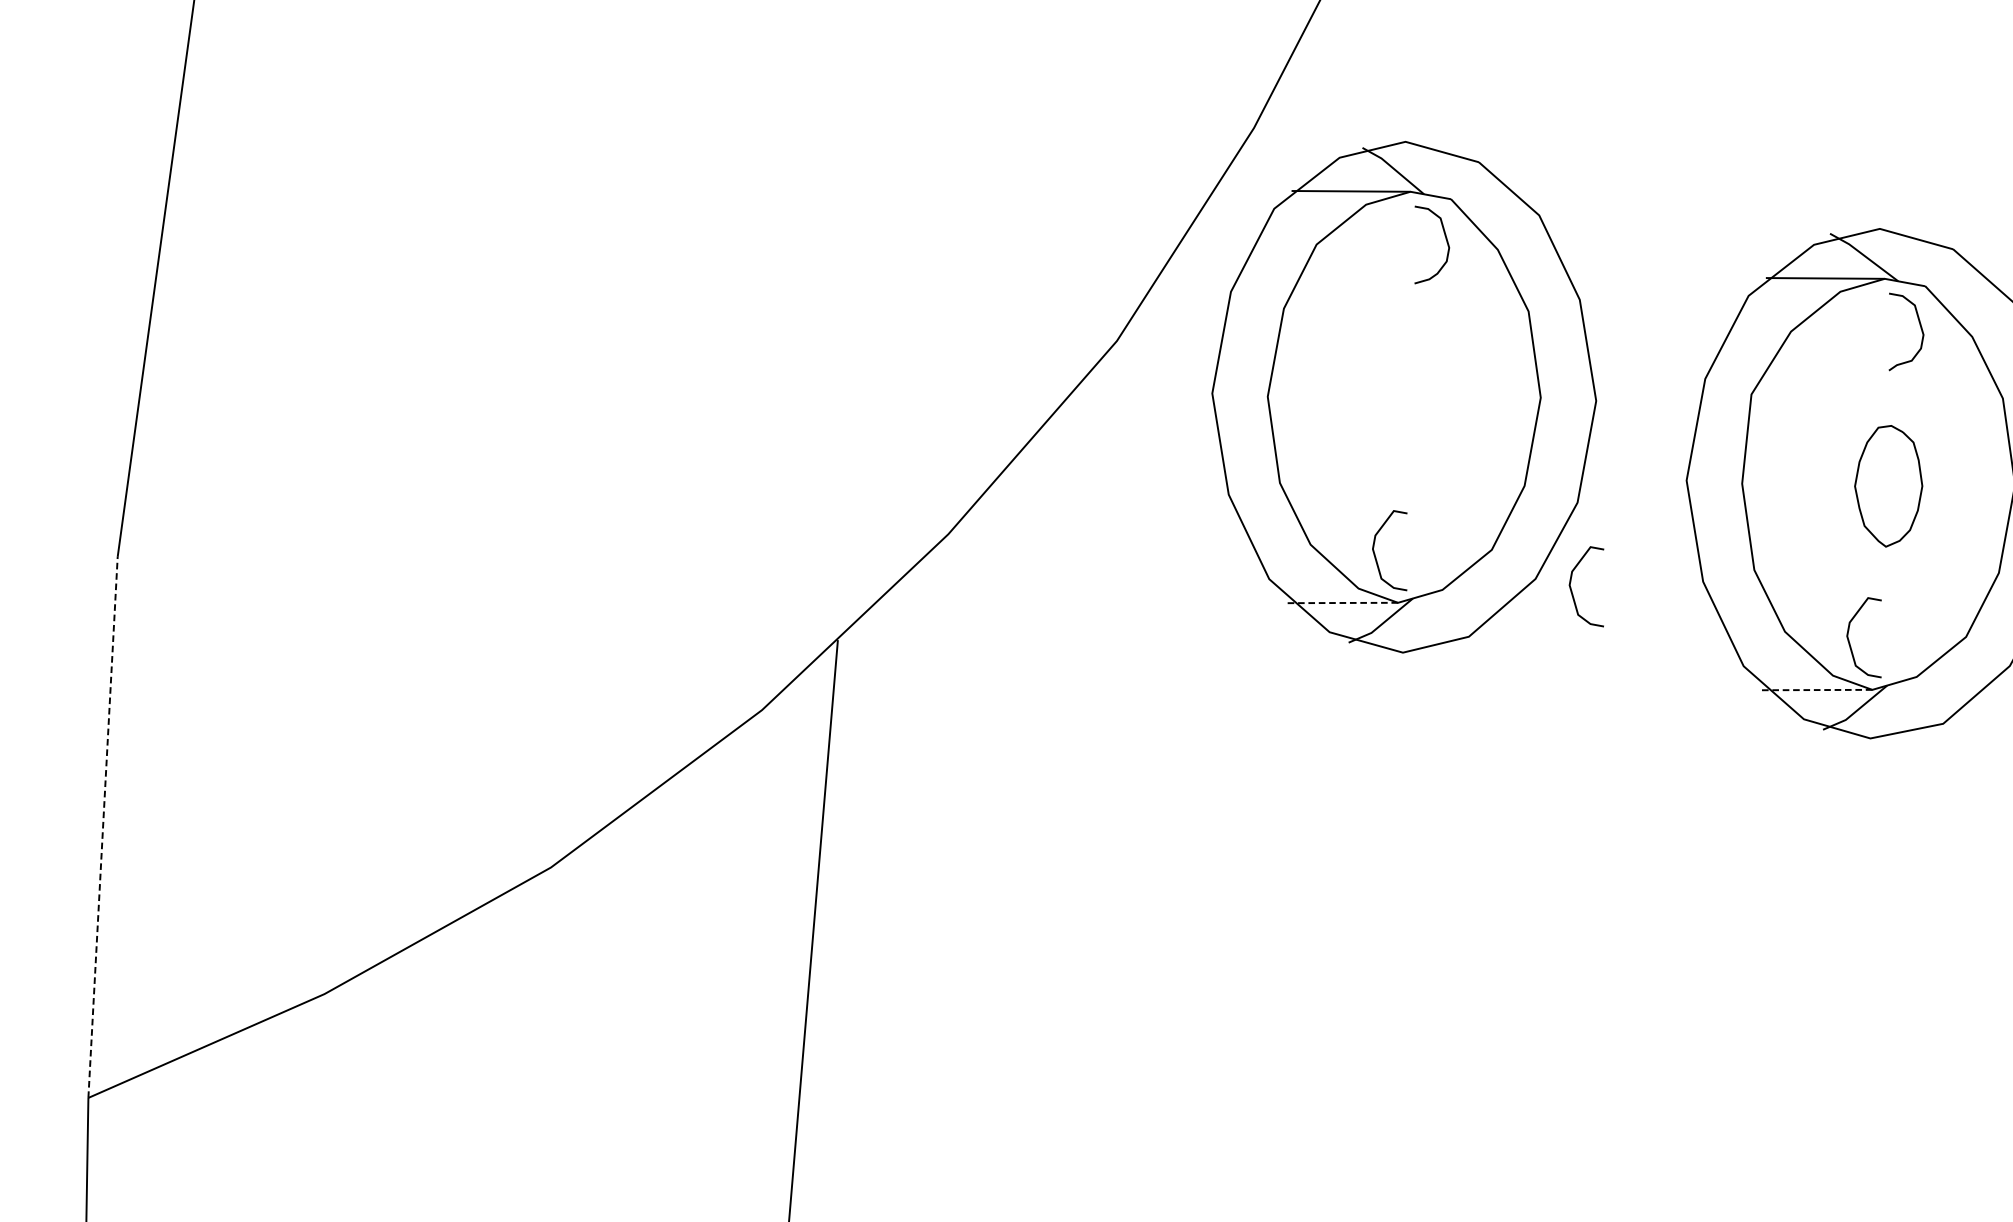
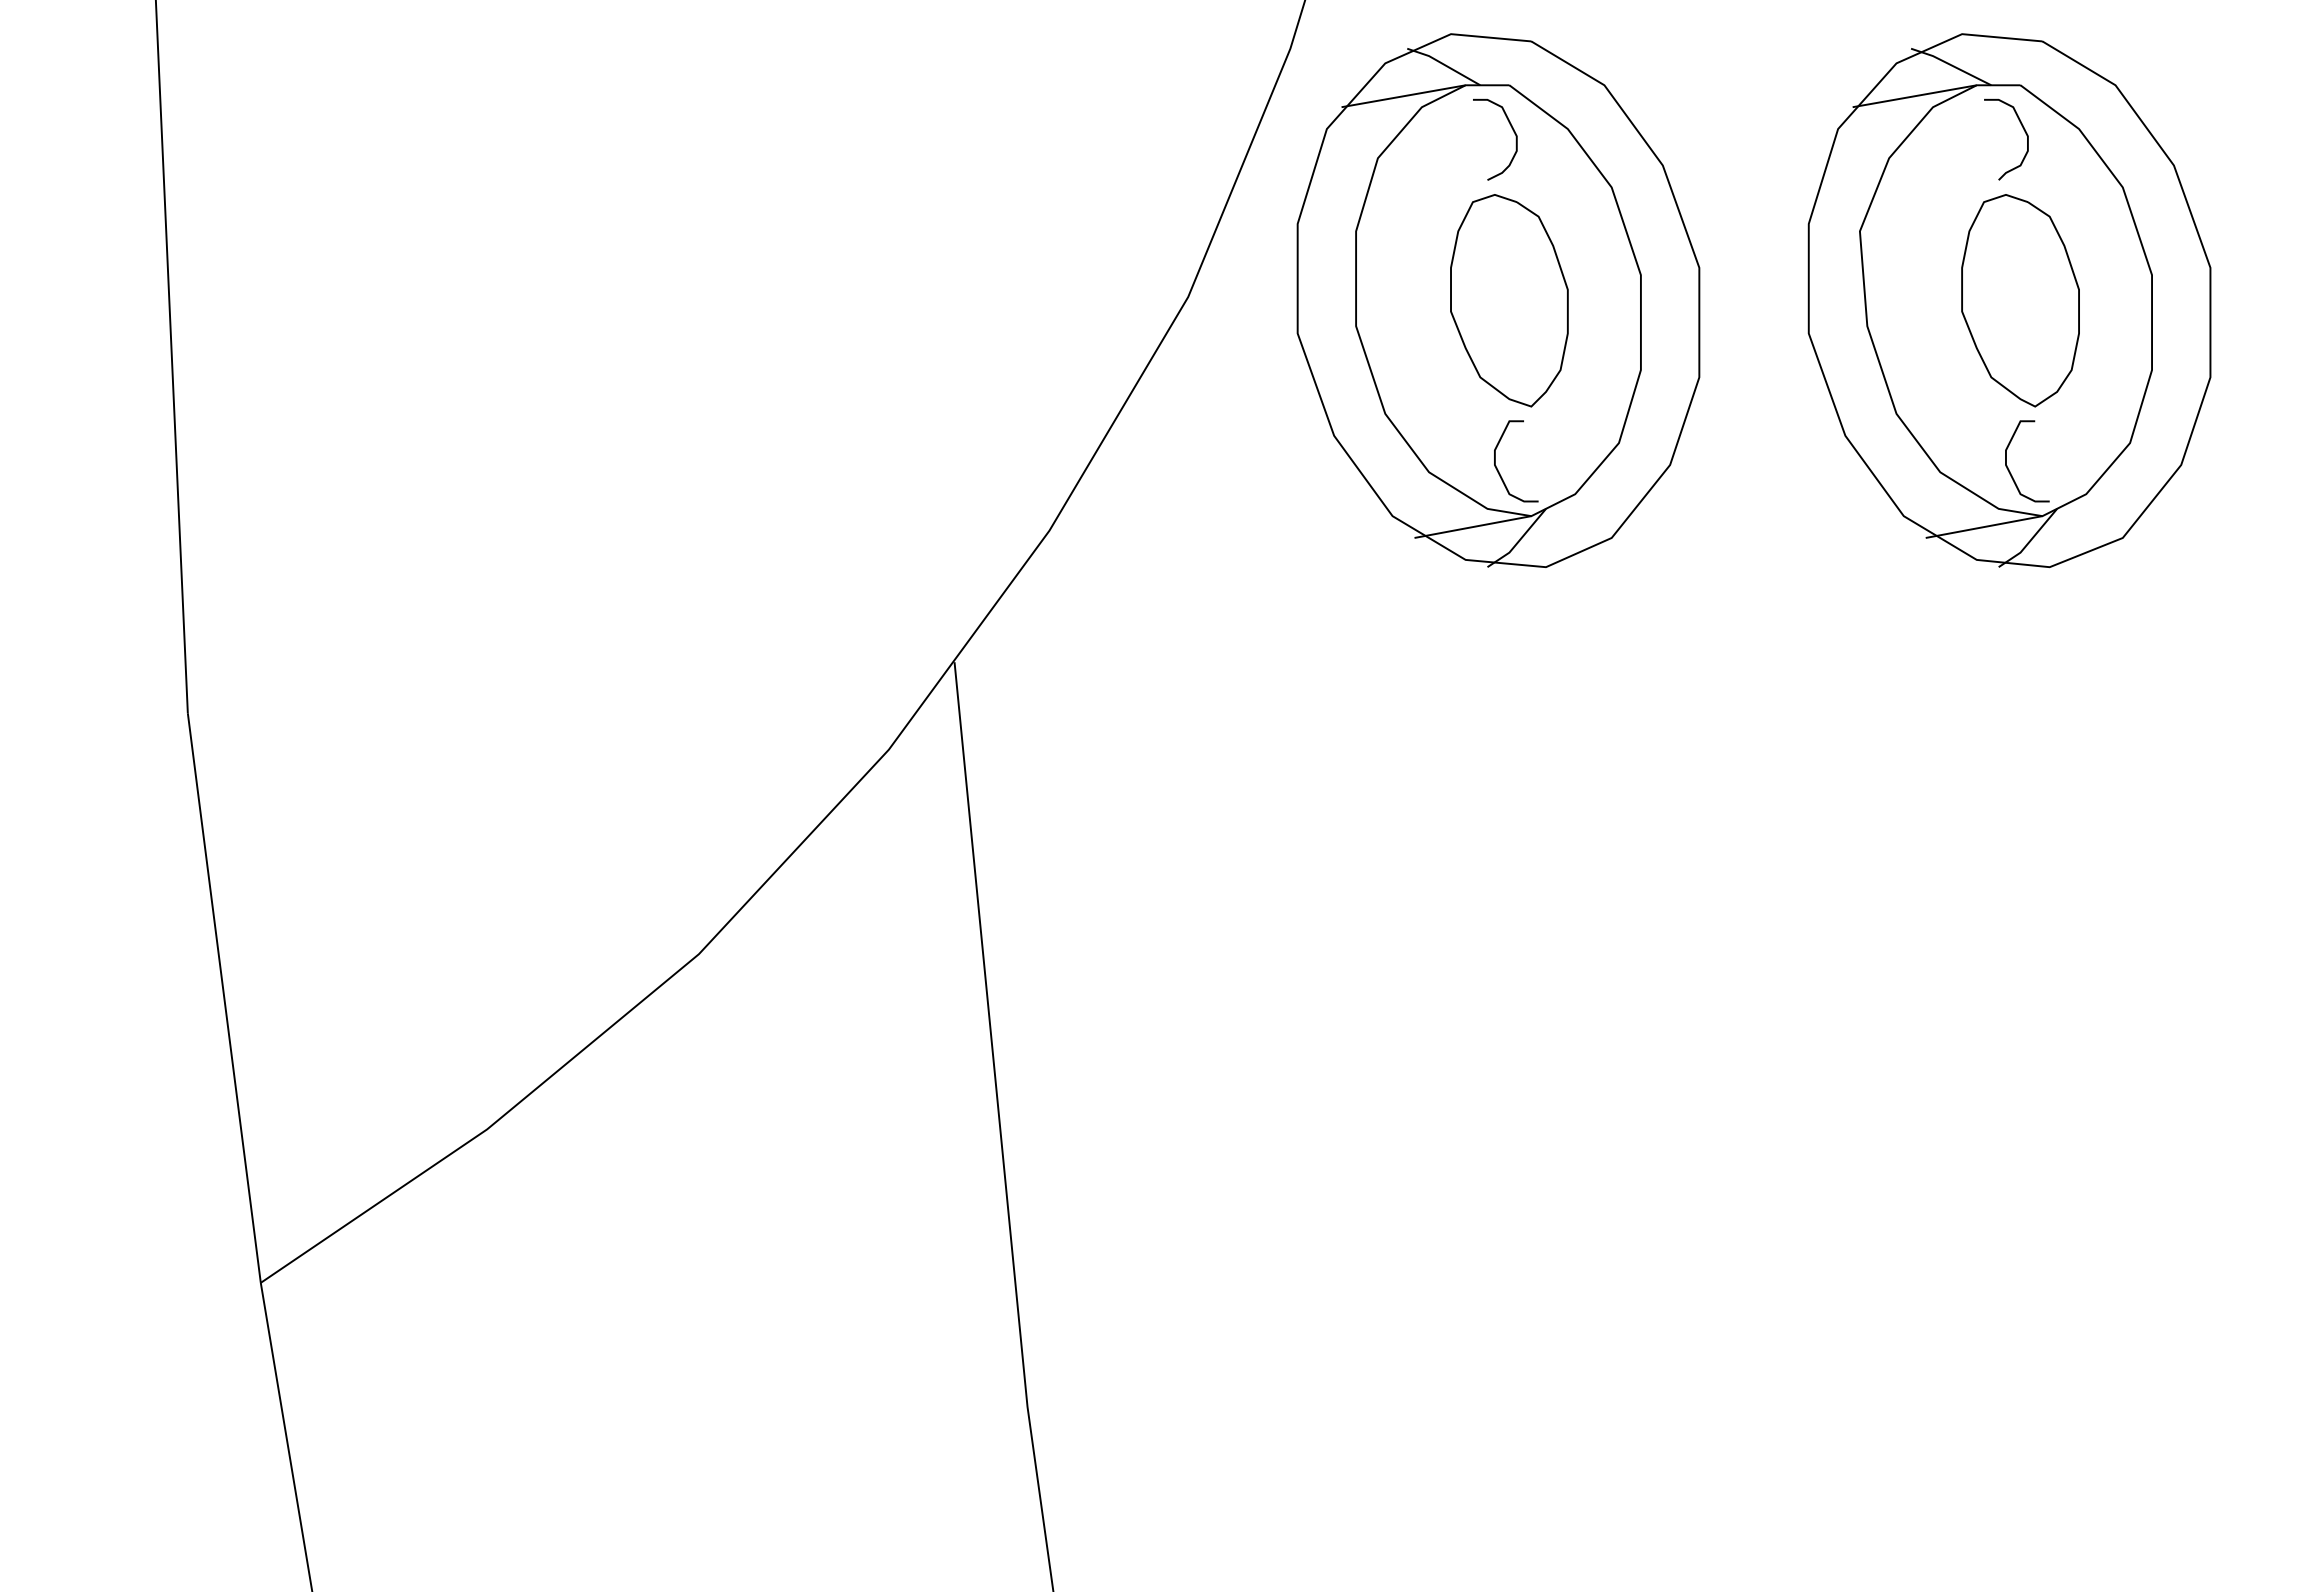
part: (1414, 398) -> (1509, 300), added
part: (1888, 486) -> (2020, 300), size x1.67
curve: (1572, 590) -> (1710, 469), removed
line: (1341, 603) -> (1472, 527), dashed -> solid
line: (1815, 690) -> (1983, 527), dashed -> solid
line: (103, 826) -> (224, 997), dashed -> solid

